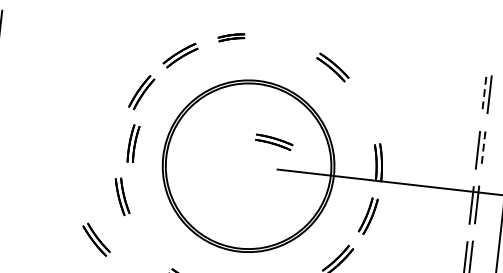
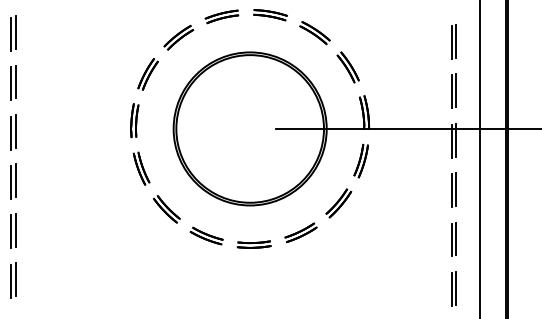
part: (230, 37) -> (221, 16), size x1.43
line: (483, 95) -> (451, 42), dashed -> solid
part: (364, 110) -> (347, 67), added
part: (274, 142) -> (270, 15), moved
part: (133, 143) -> (134, 120), moved
line: (483, 150) -> (456, 91), dashed -> solid
part: (96, 239) -> (166, 209), moved

